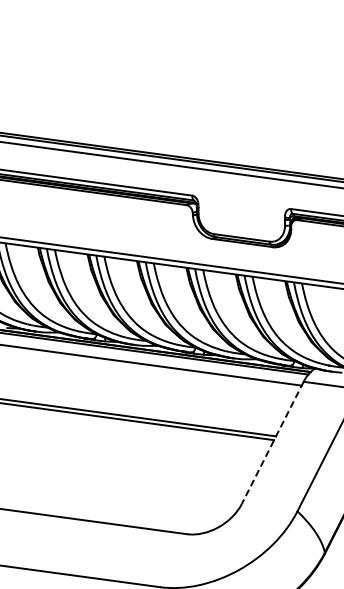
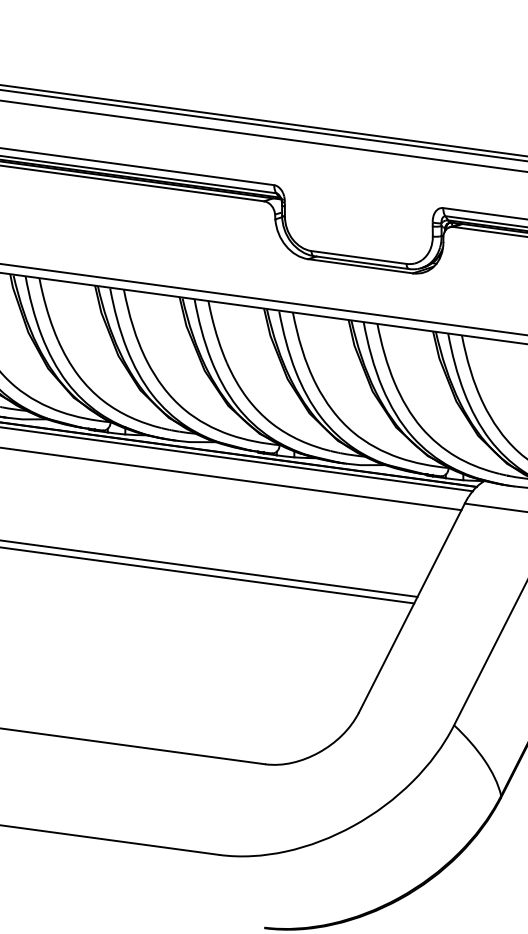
line: (272, 443) -> (411, 609), dashed -> solid

